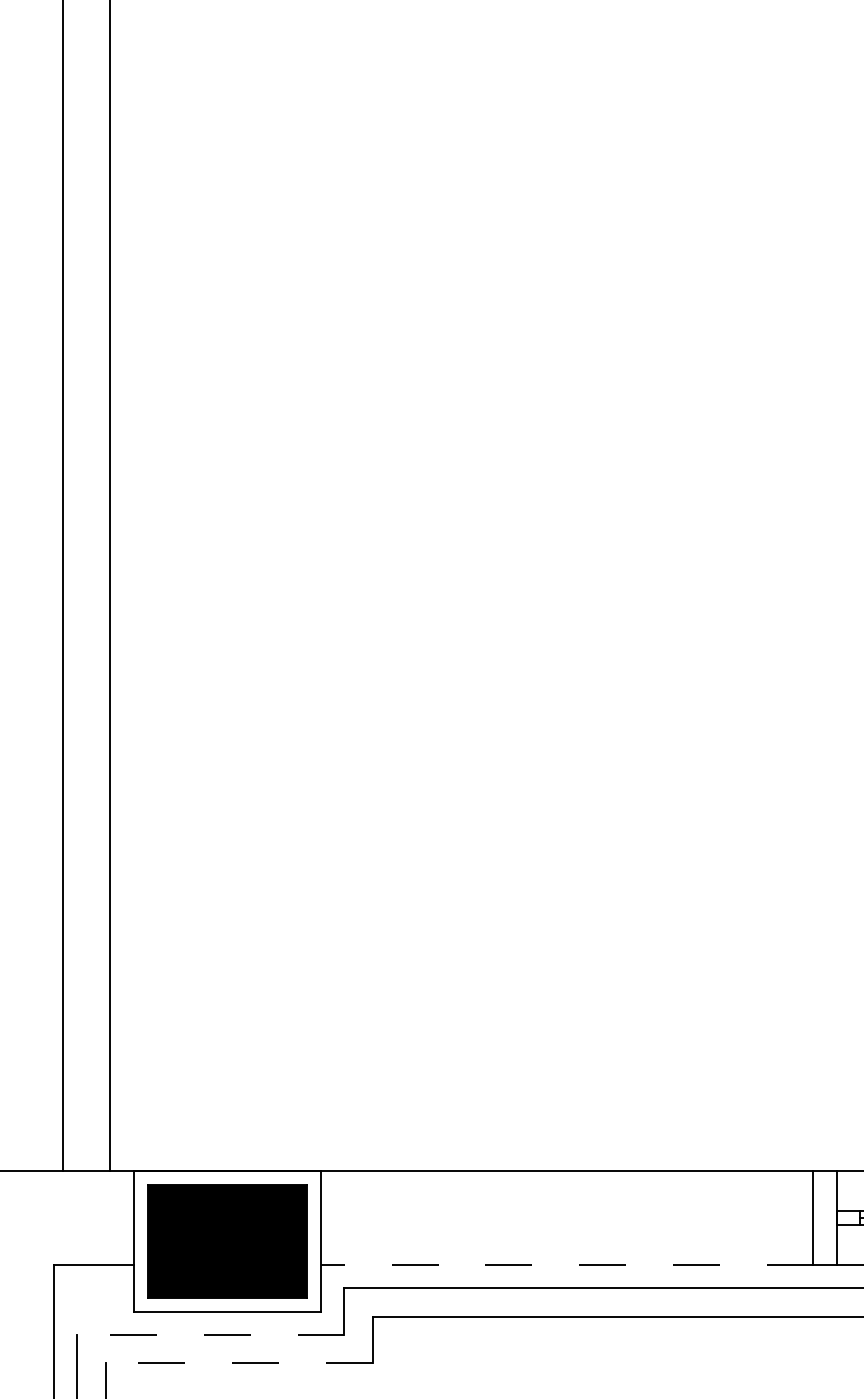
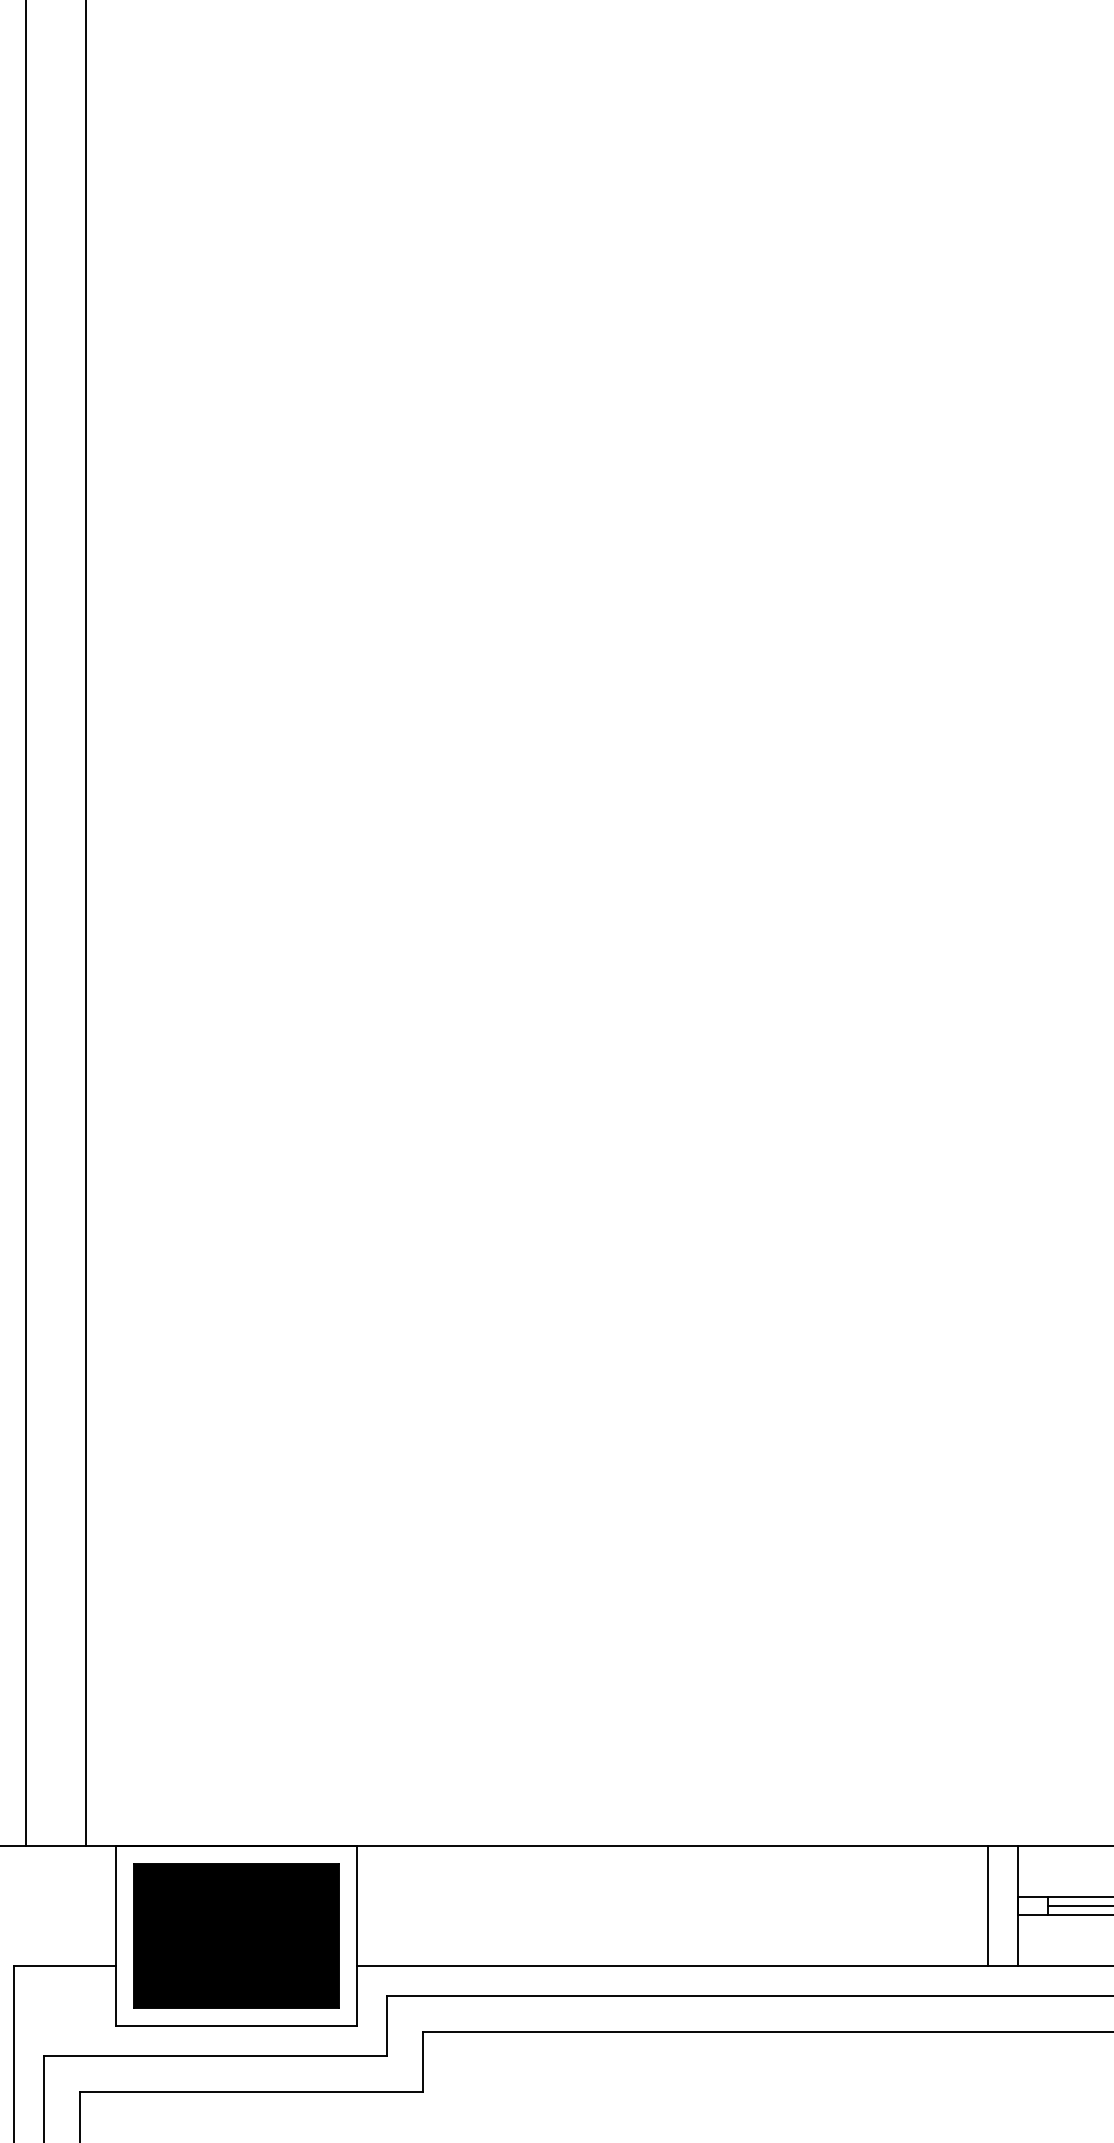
line: (567, 1264) -> (672, 1965), dashed -> solid
line: (210, 1335) -> (214, 2056), dashed -> solid
line: (238, 1363) -> (250, 2092), dashed -> solid

